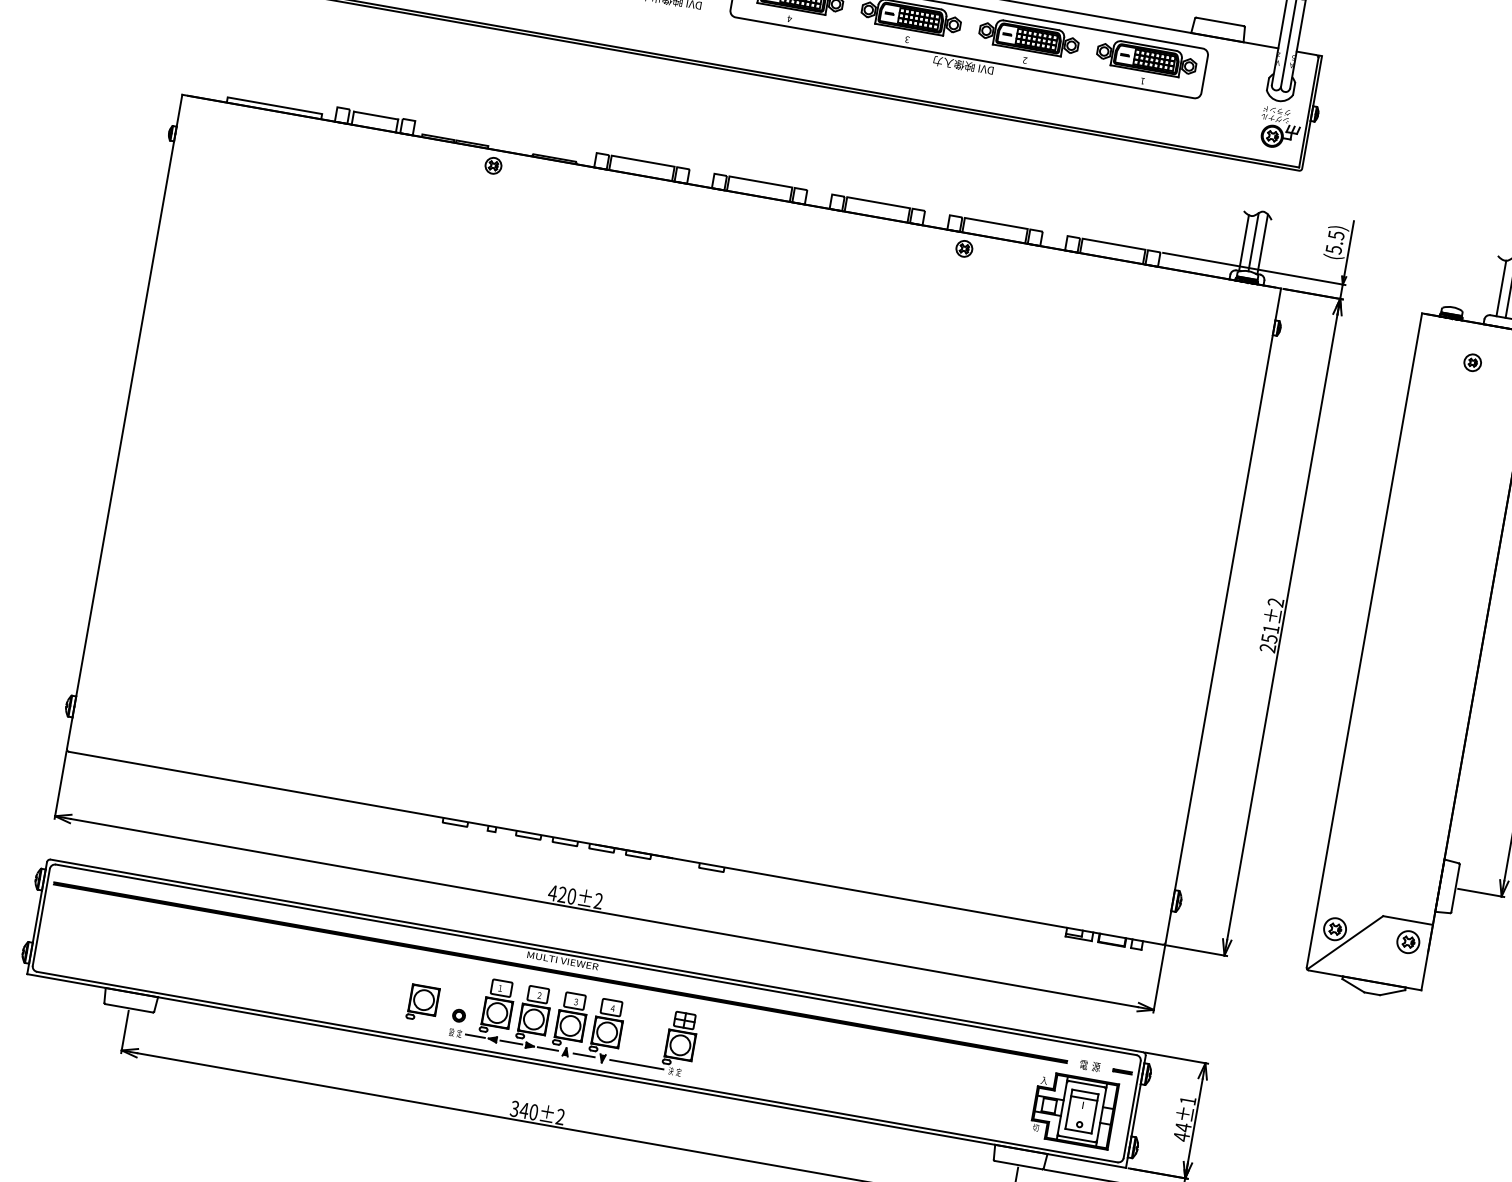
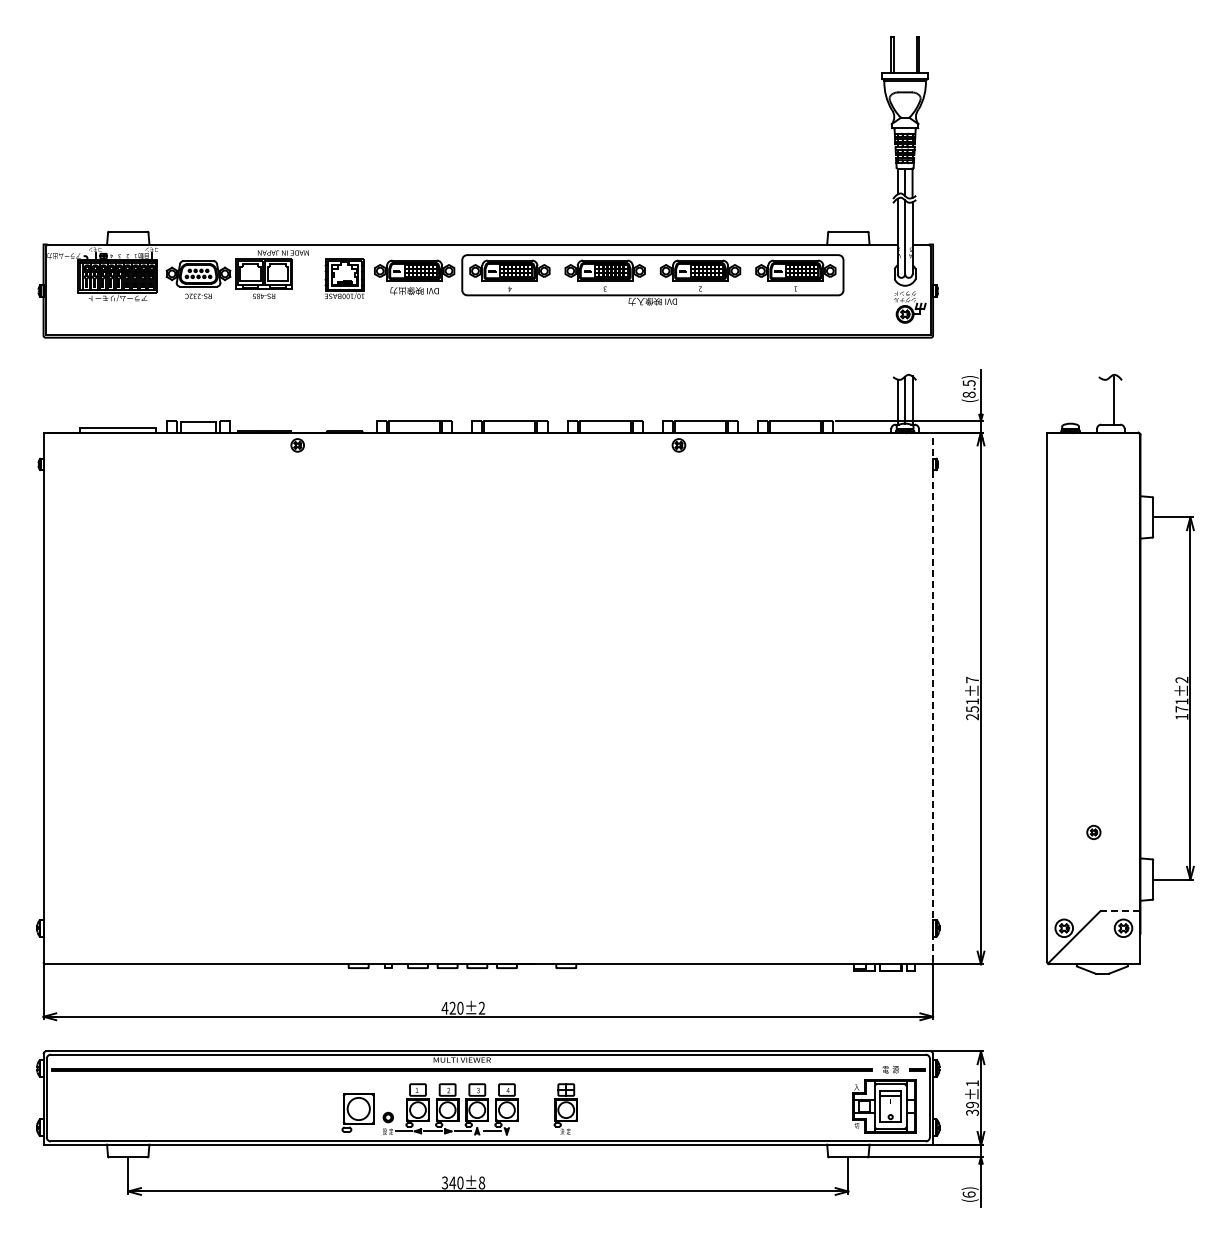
text: (1333, 249) -> (968, 394), (5.5) -> (8.5)
line: (1502, 287) -> (1106, 401), removed
part: (1472, 361) -> (1093, 831), moved
text: (1275, 601) -> (972, 679), 251±2 -> 251±7
line: (1223, 615) -> (933, 697), solid -> dashed
line: (1408, 920) -> (1120, 911), solid -> dashed
part: (423, 1003) -> (358, 1112), size x1.4
line: (636, 1064) -> (534, 1131), removed
text: (559, 1116) -> (481, 1182), 340±2 -> 340±8
text: (1182, 1131) -> (972, 1108), 44±1 -> 39±1

